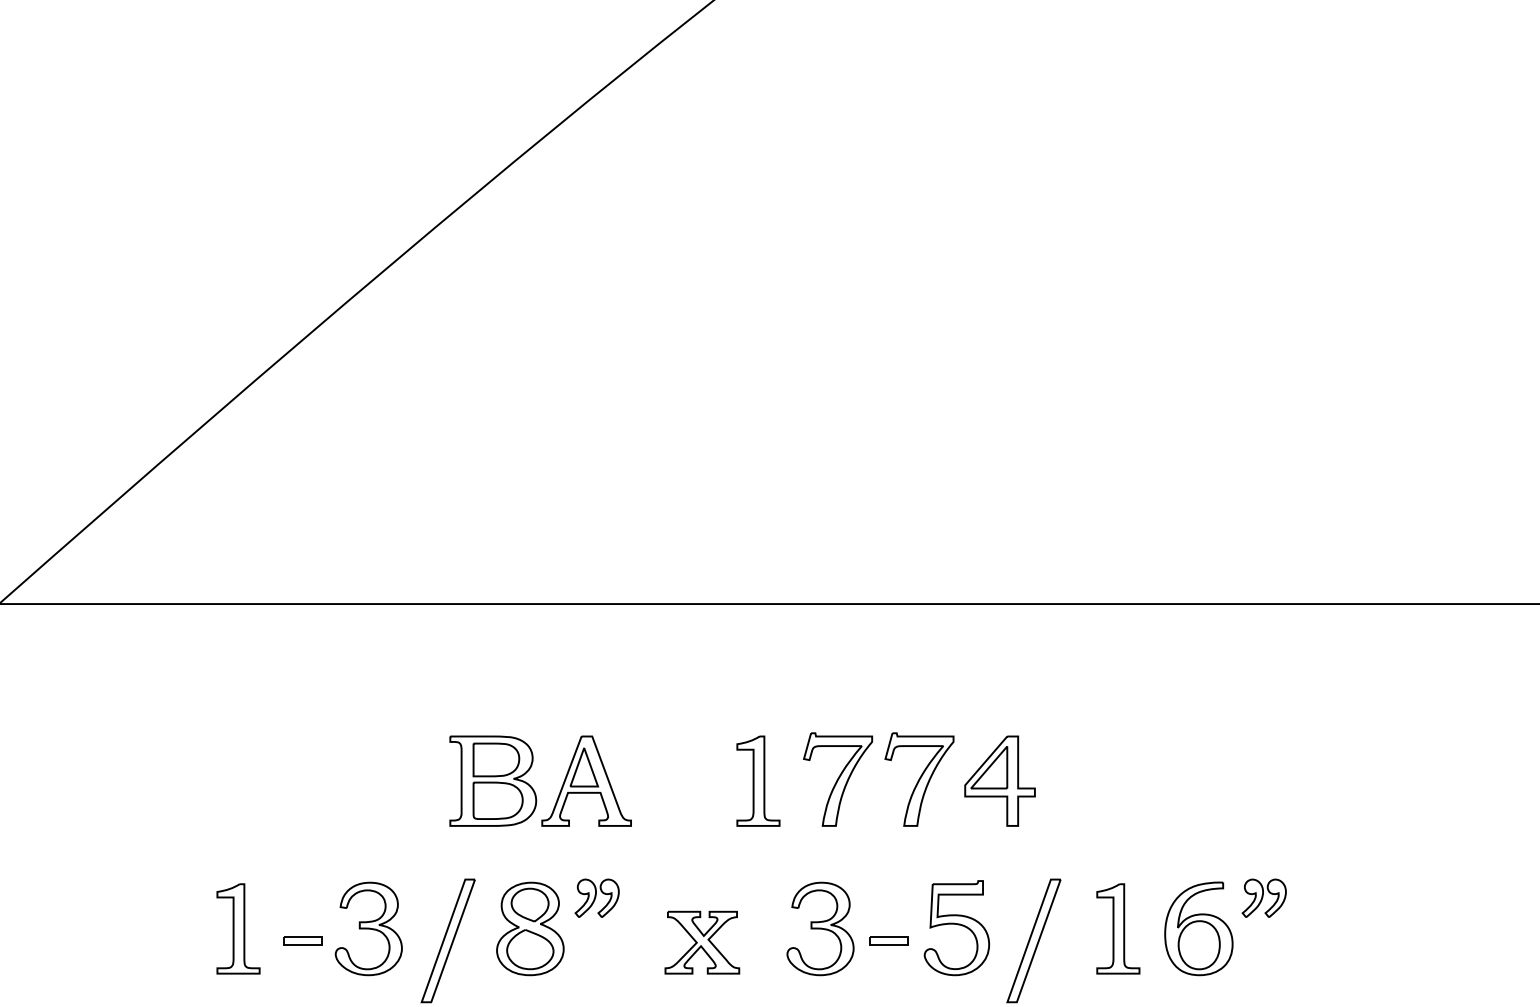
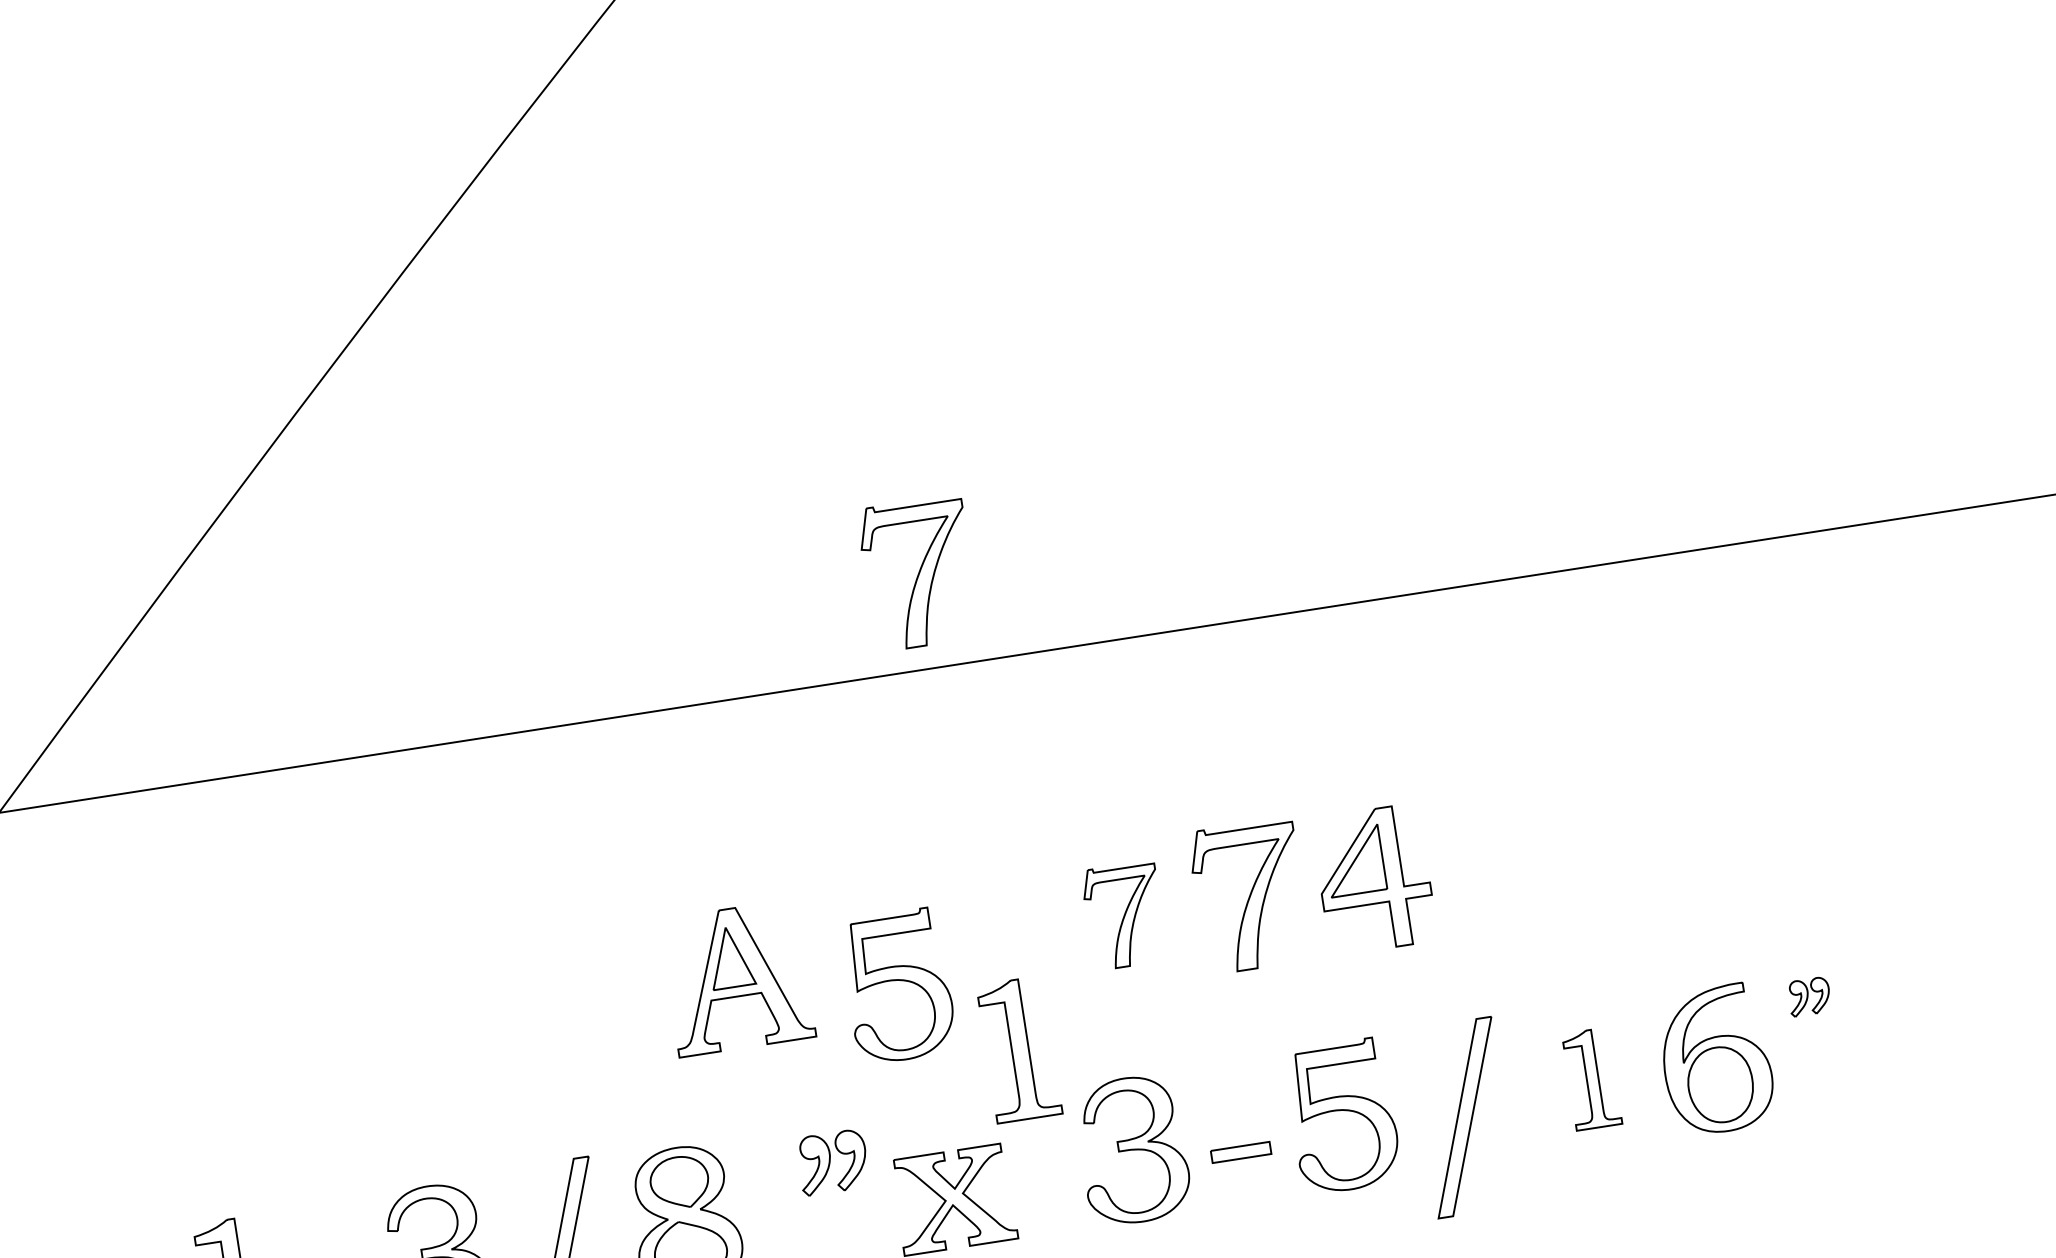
part: (741, 542) -> (919, 573), added
part: (838, 779) -> (1125, 915), size x0.7
part: (493, 780) -> (593, 999), removed
part: (758, 780) -> (1019, 1048), moved
part: (687, 802) -> (897, 986), added
part: (596, 897) -> (831, 1161), moved
part: (1263, 897) -> (1808, 995), size x0.6
part: (1118, 928) -> (1592, 1078), size x0.7

